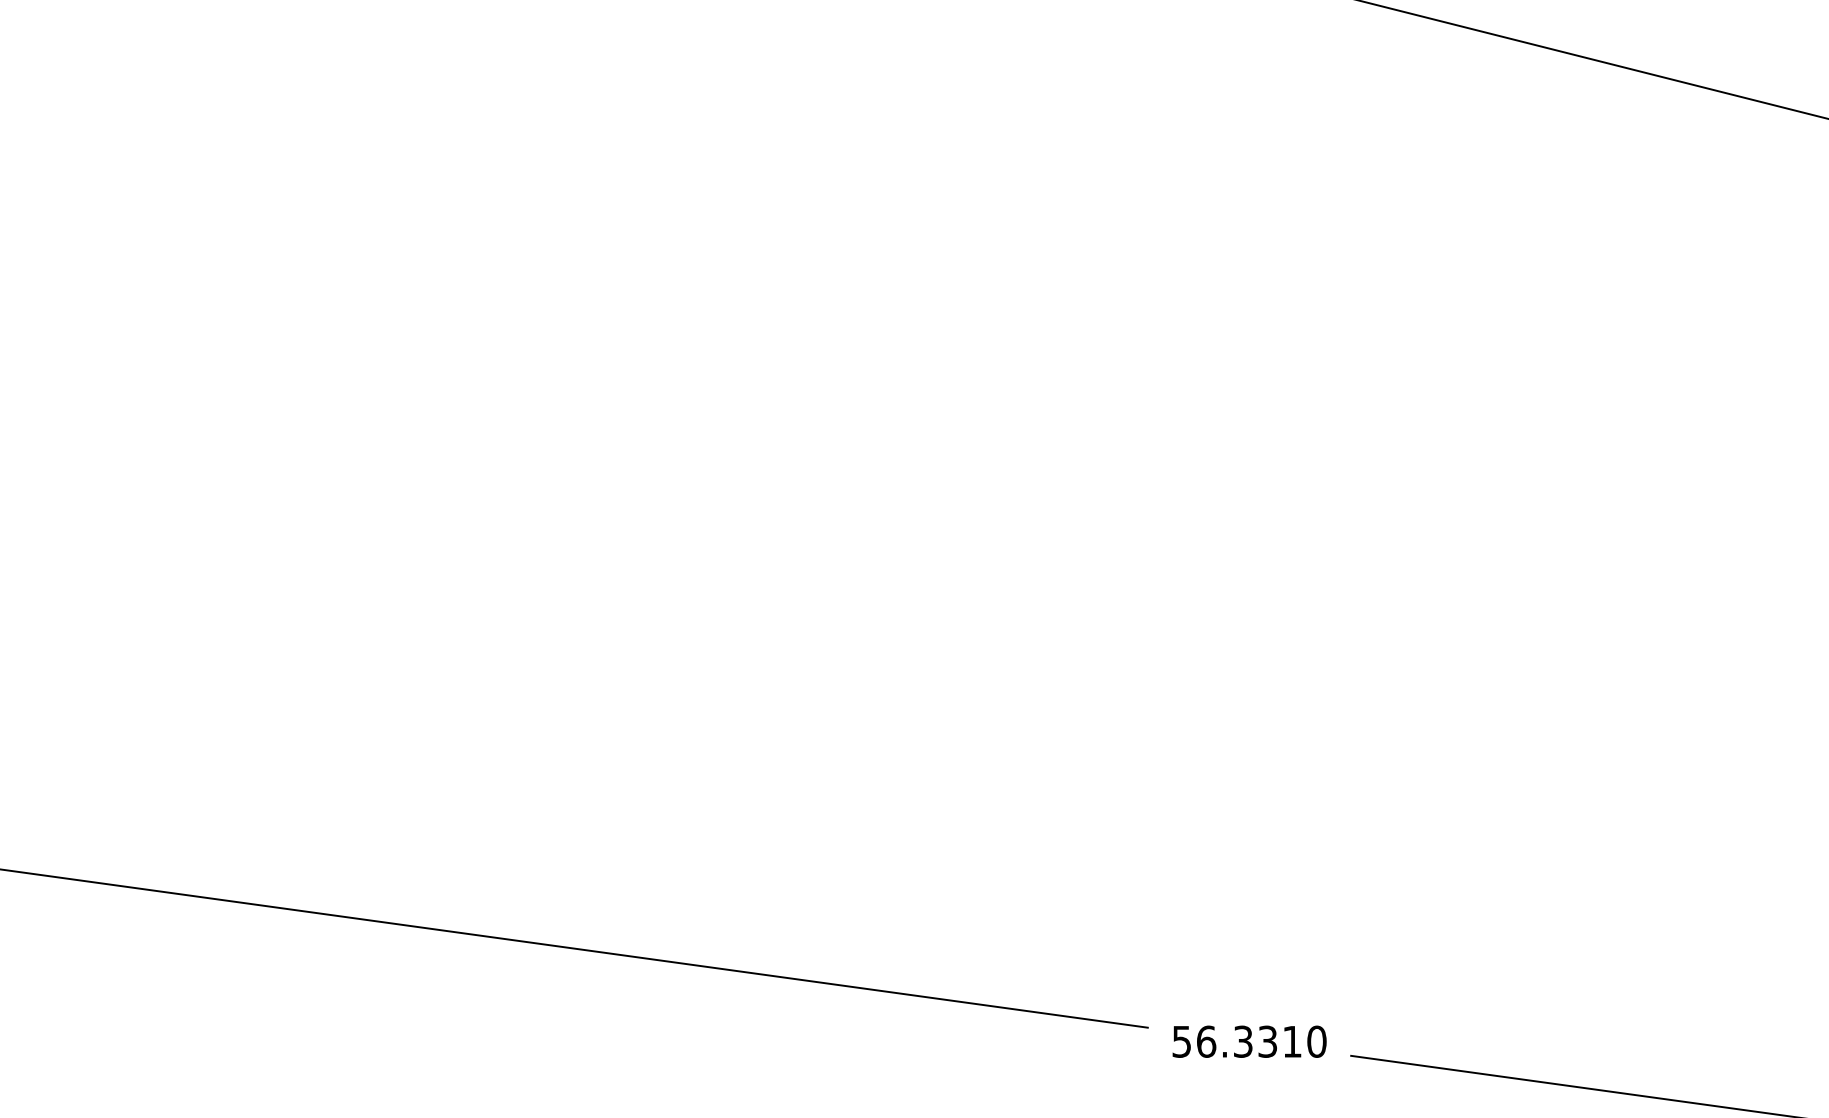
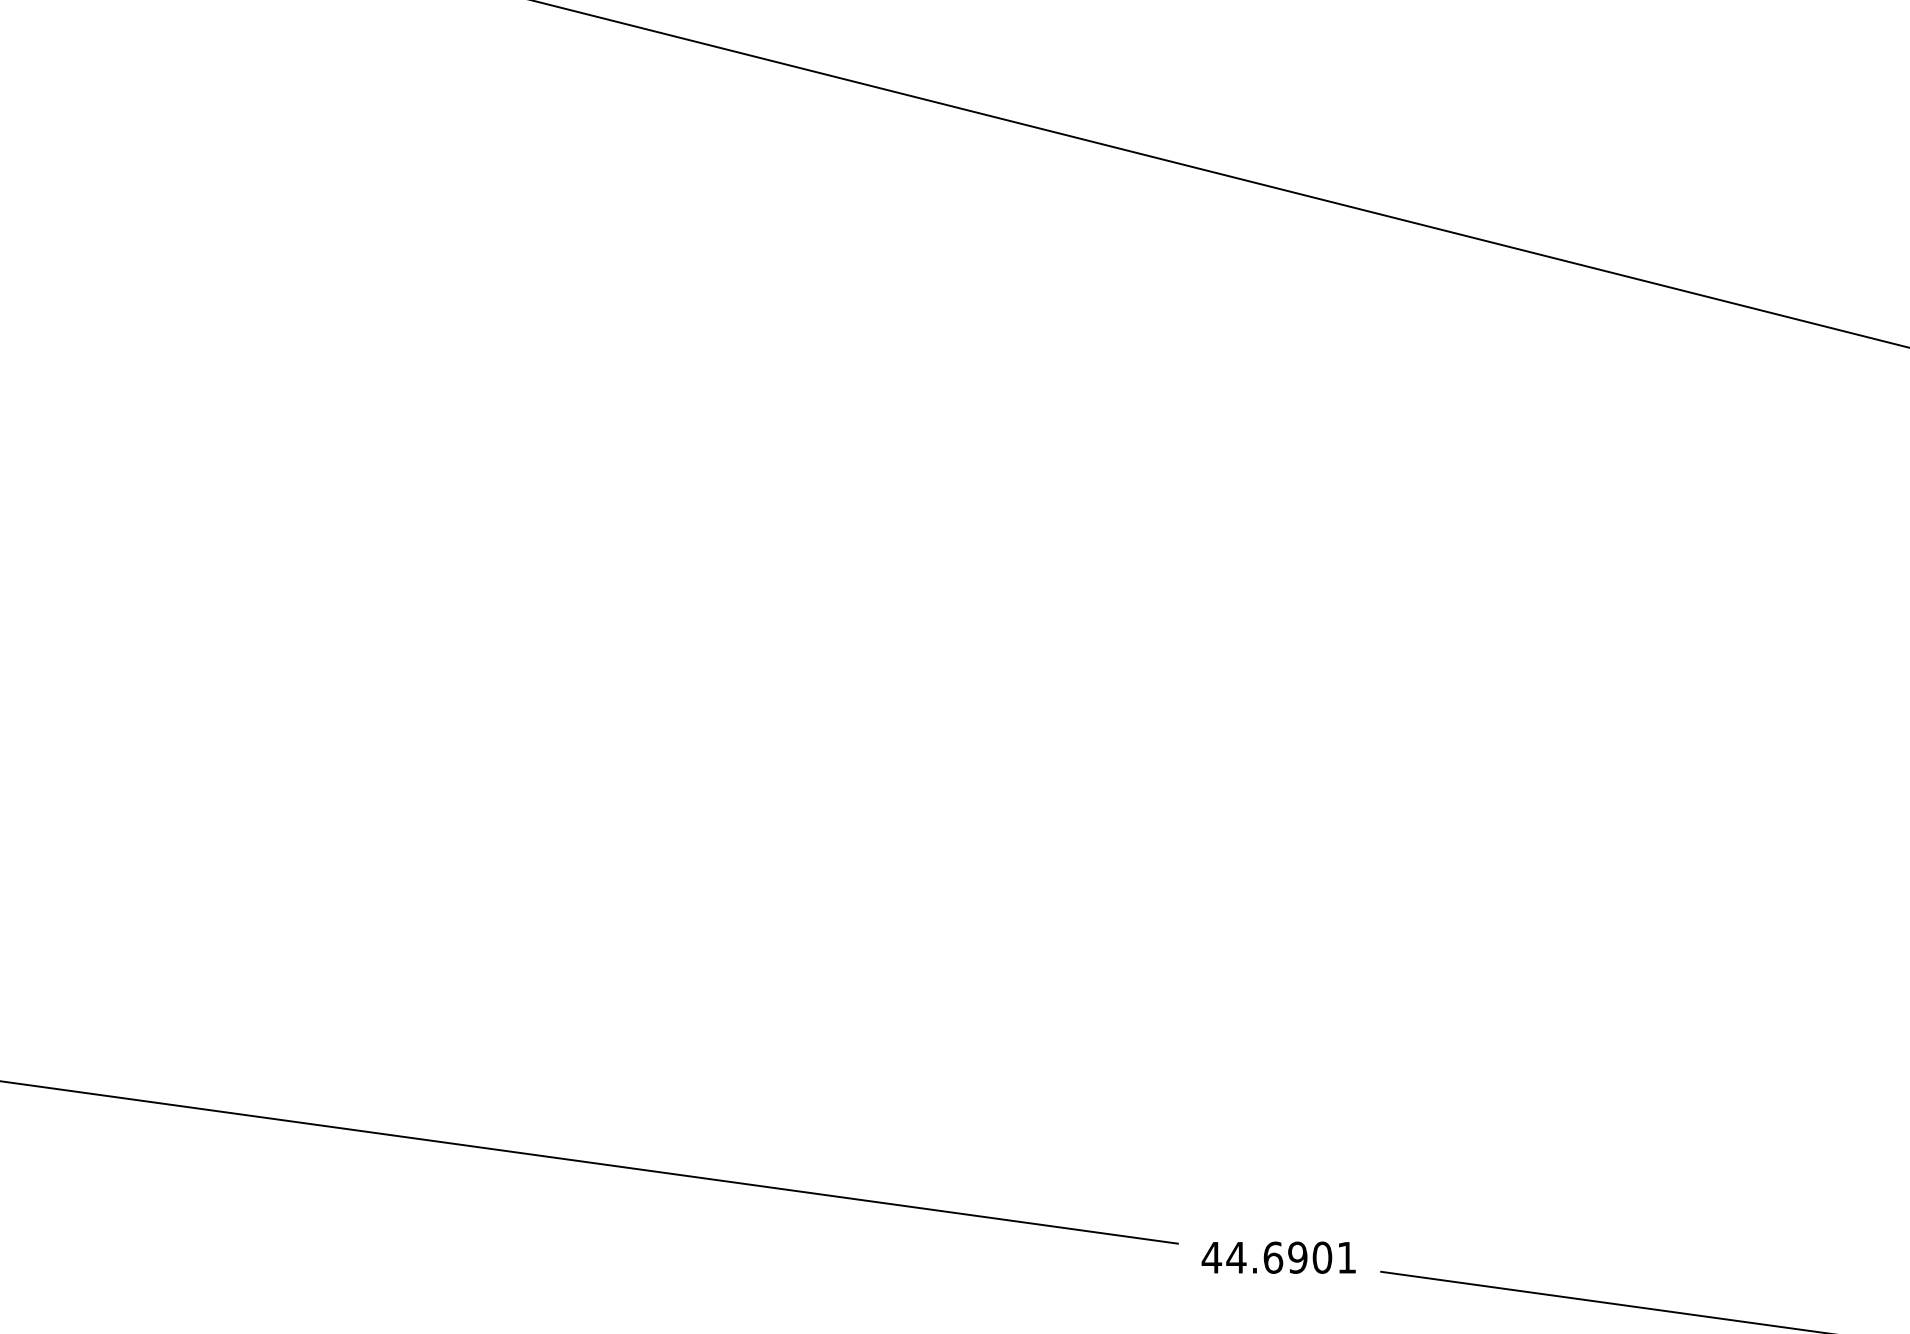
text: (1248, 1041) -> (1278, 1257), 56.3310 -> 44.6901

